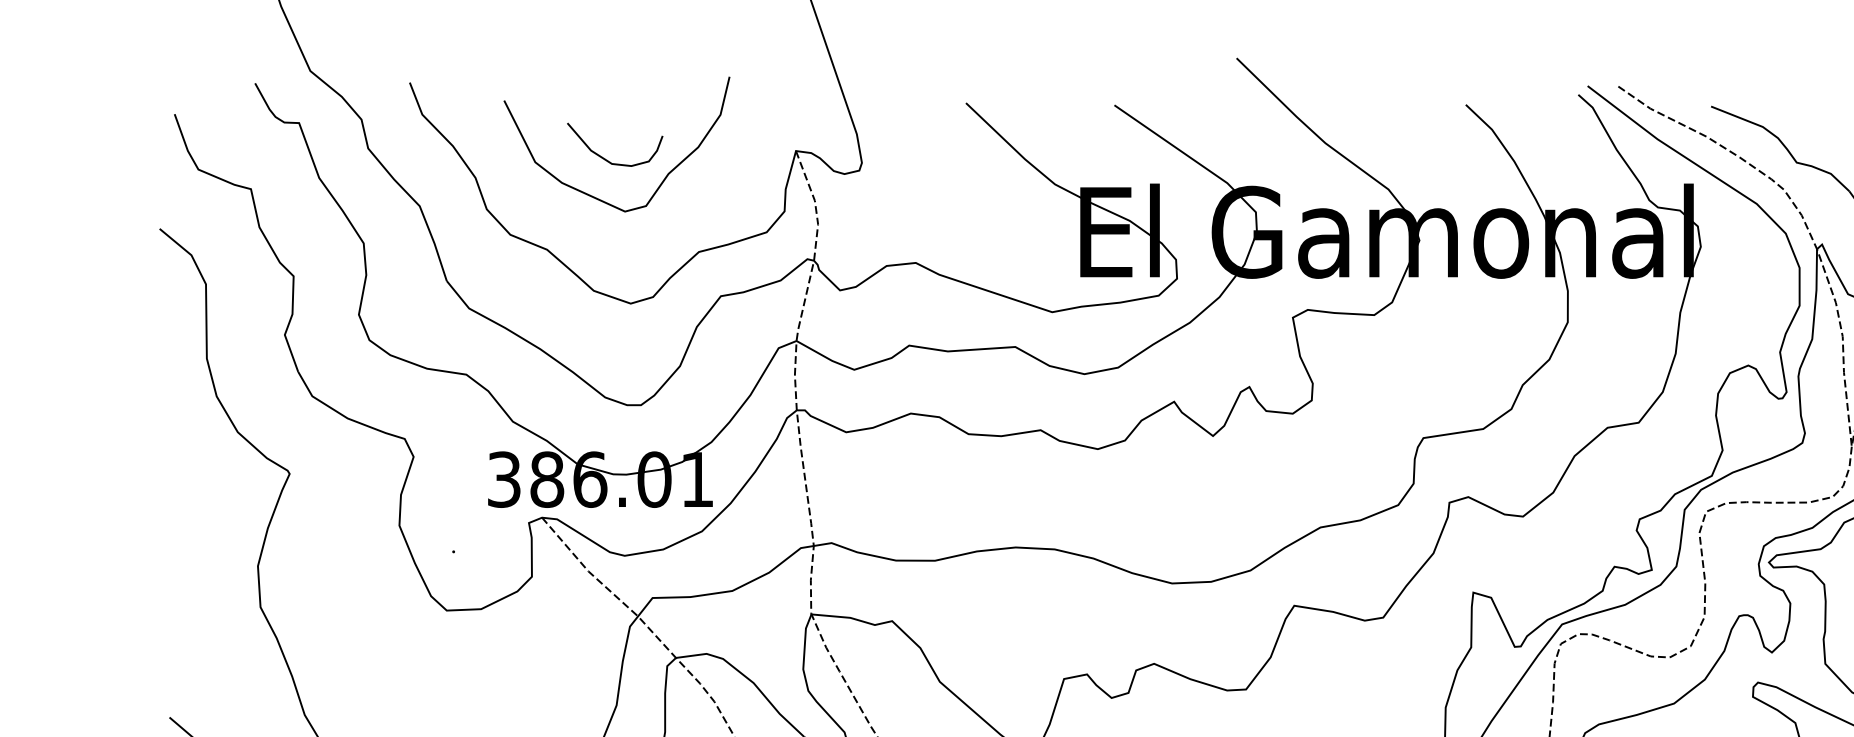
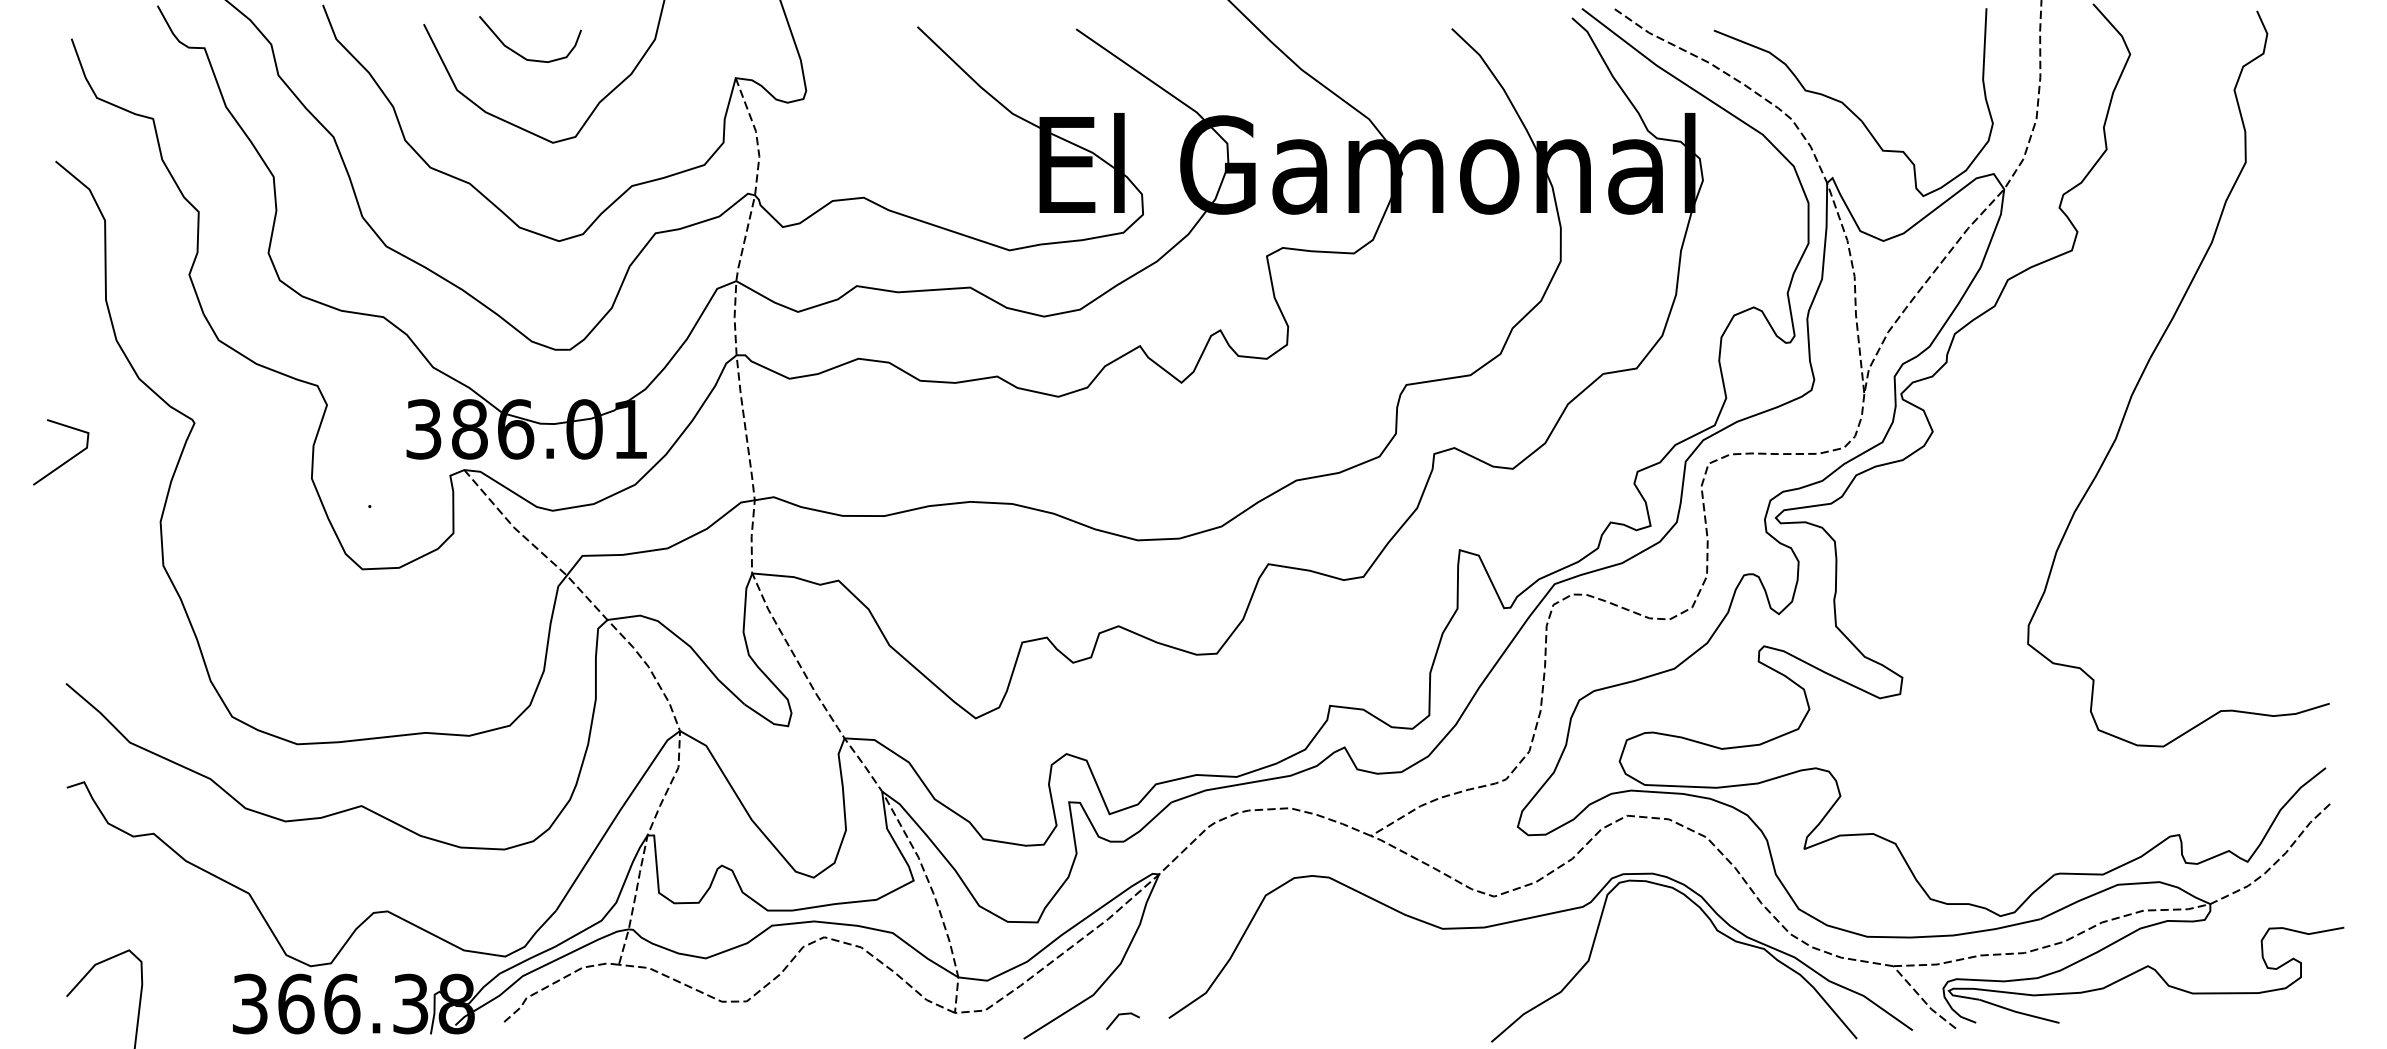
curve: (607, 159) -> (522, 55), moved
line: (169, 508) -> (66, 460), added

